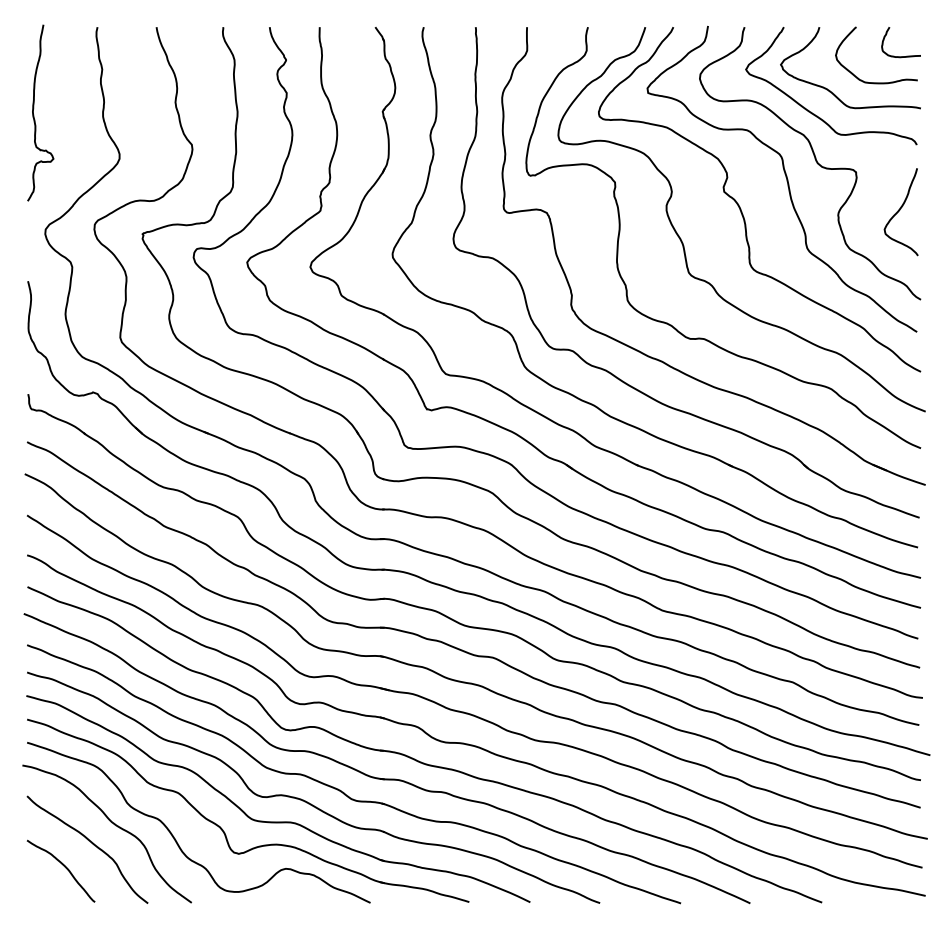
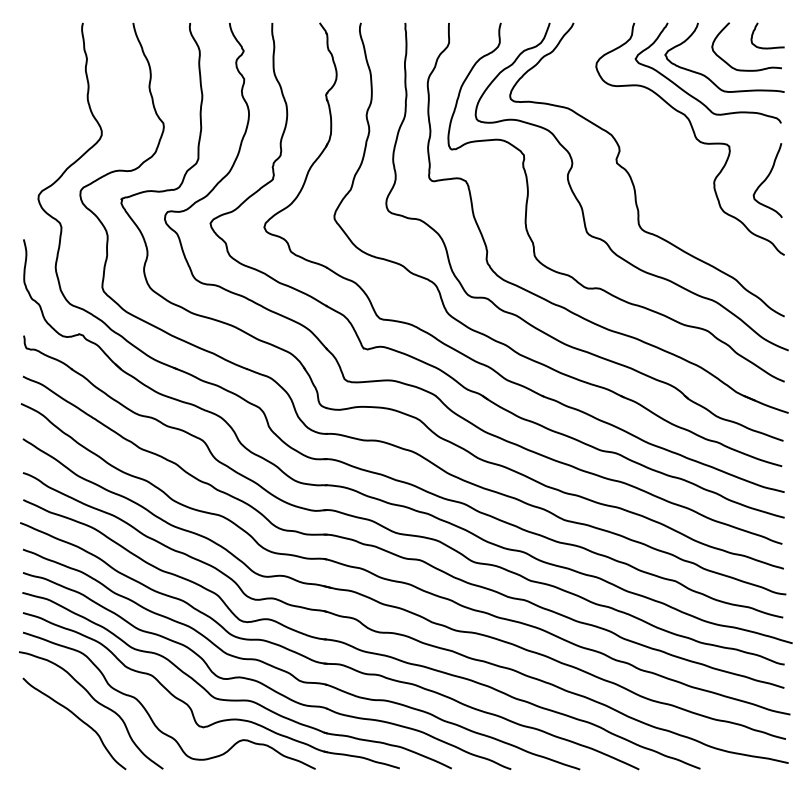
curve: (34, 115) -> (29, 98), removed
curve: (785, 177) -> (669, 151), removed
curve: (63, 866) -> (53, 738), removed

